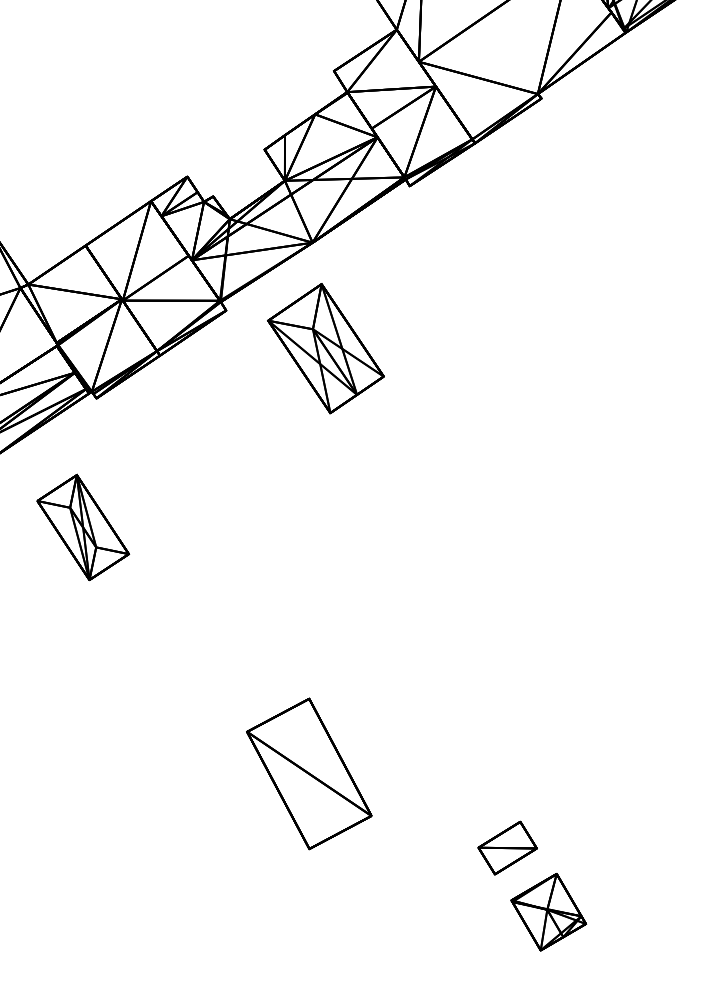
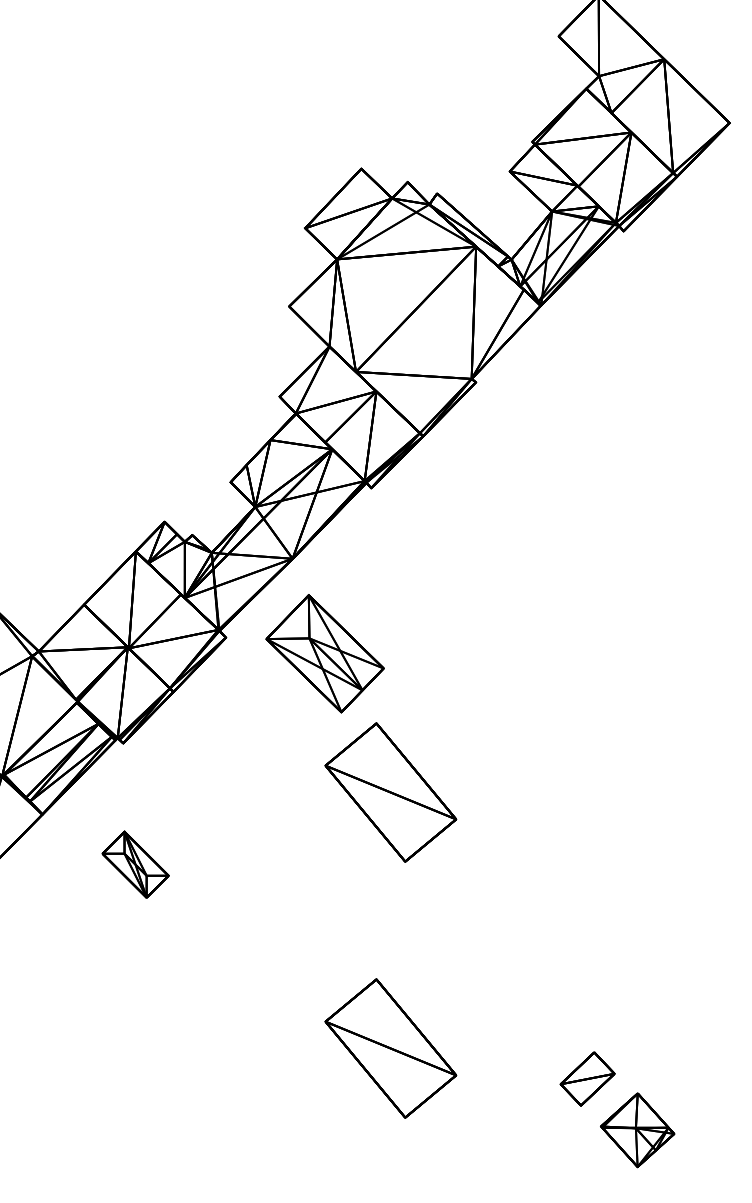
part: (364, 507) -> (390, 792), added
part: (83, 527) -> (135, 864), size x0.7

